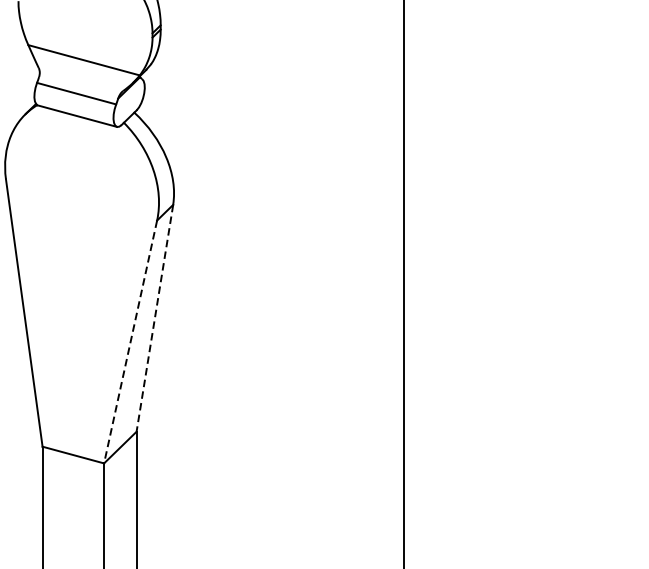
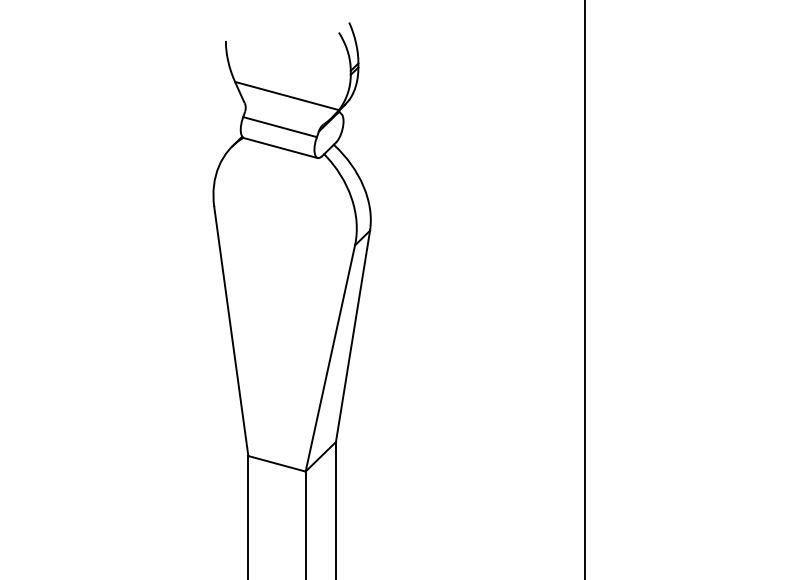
line: (154, 318) -> (352, 336), dashed -> solid
line: (130, 342) -> (330, 358), dashed -> solid

